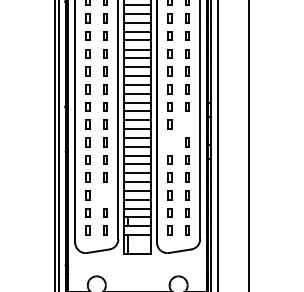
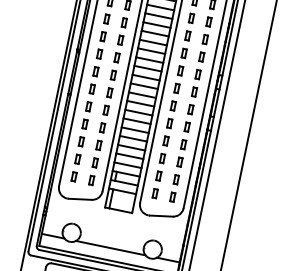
part: (187, 124) -> (194, 92), added
part: (169, 142) -> (173, 106), added
part: (105, 195) -> (98, 145), added

